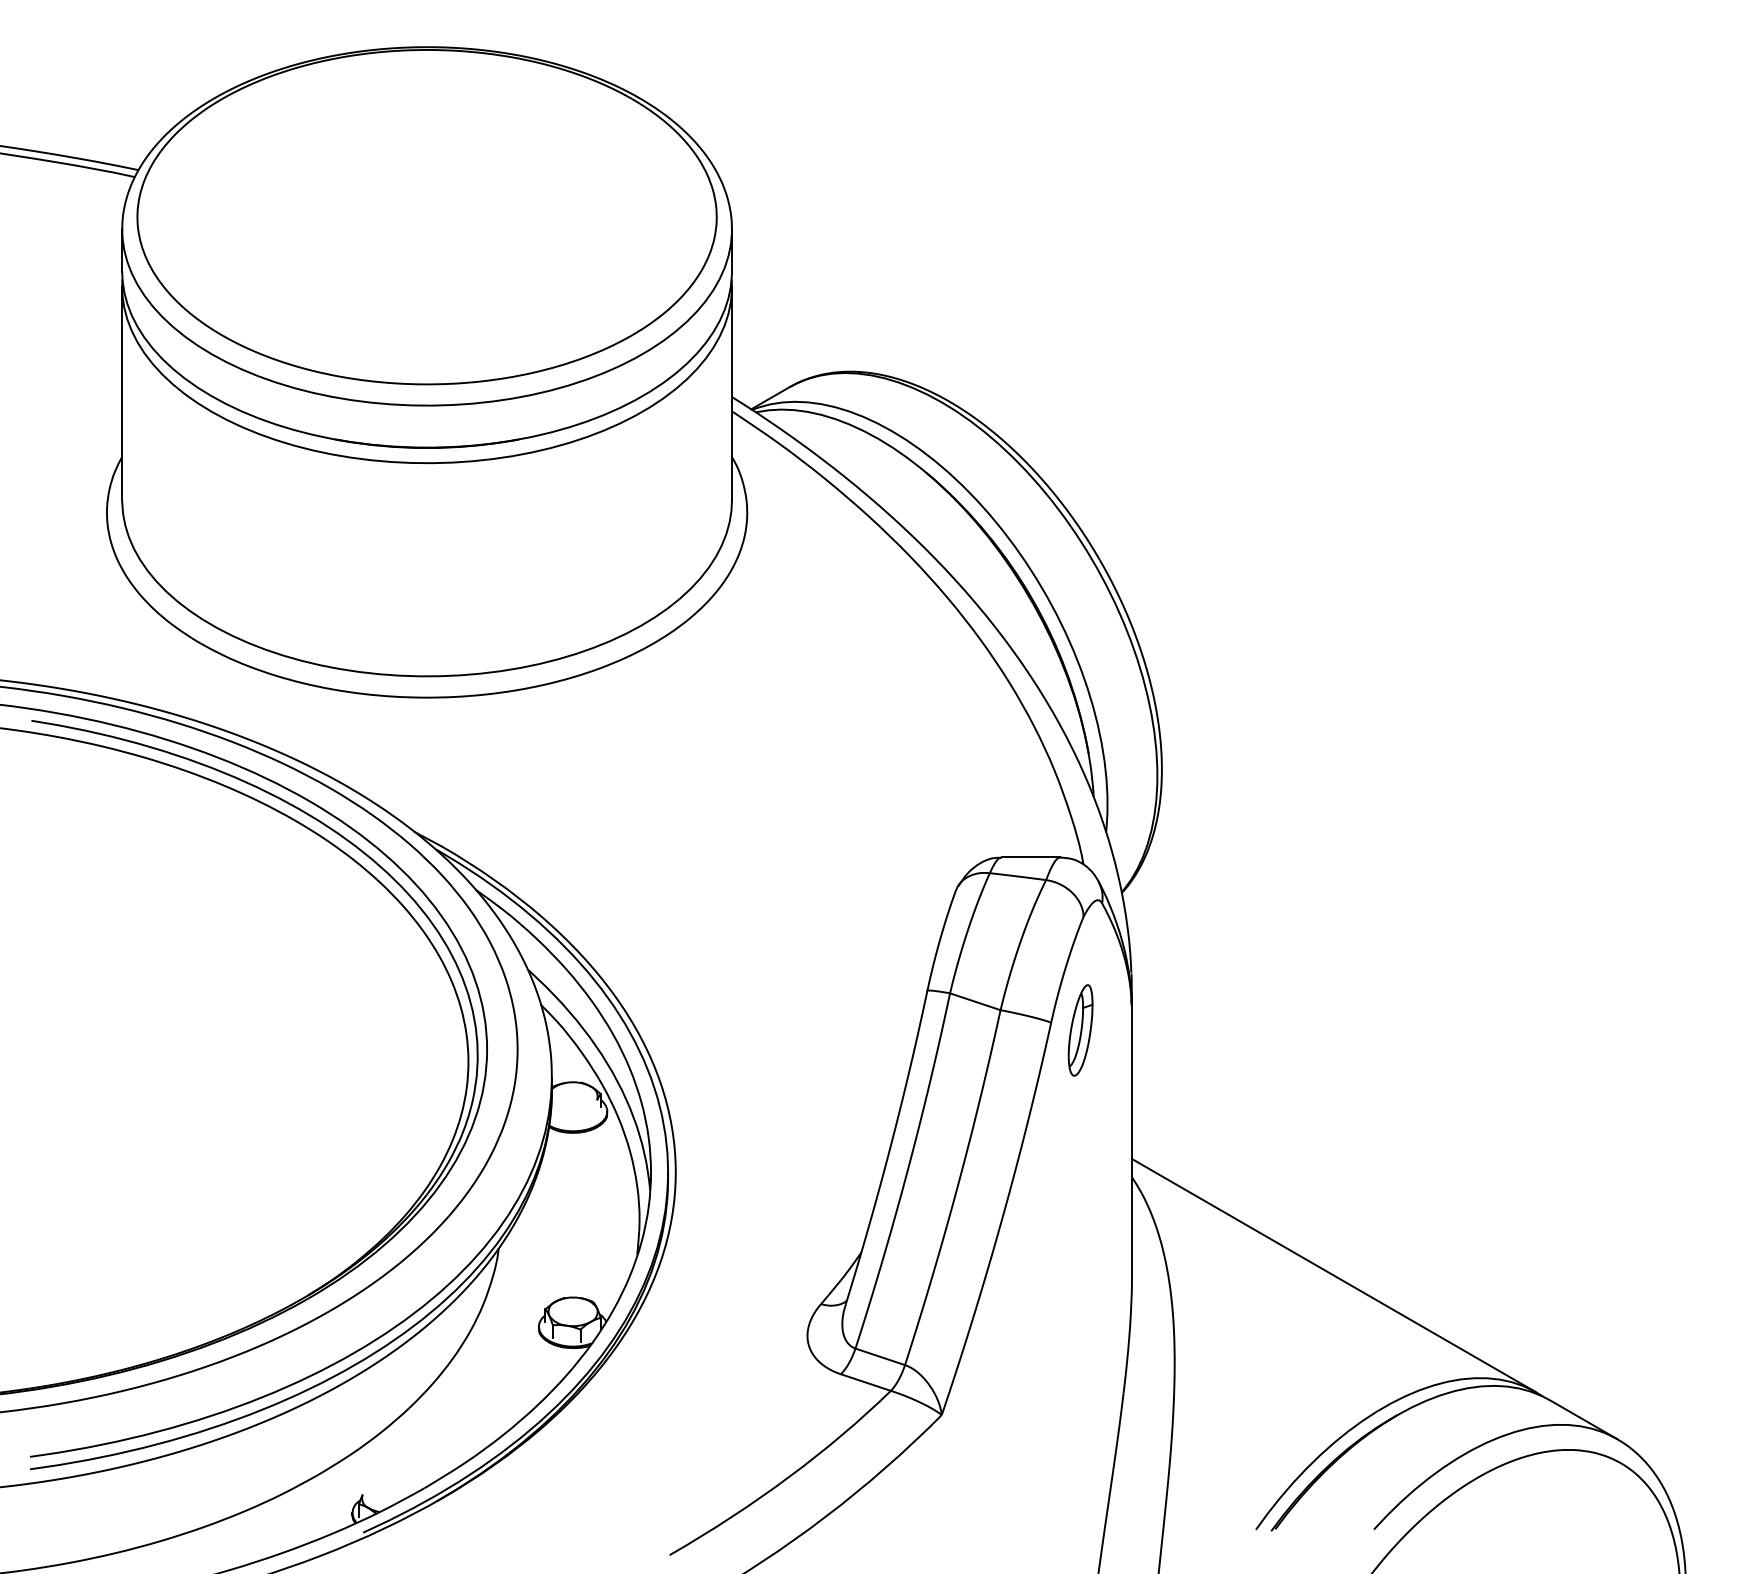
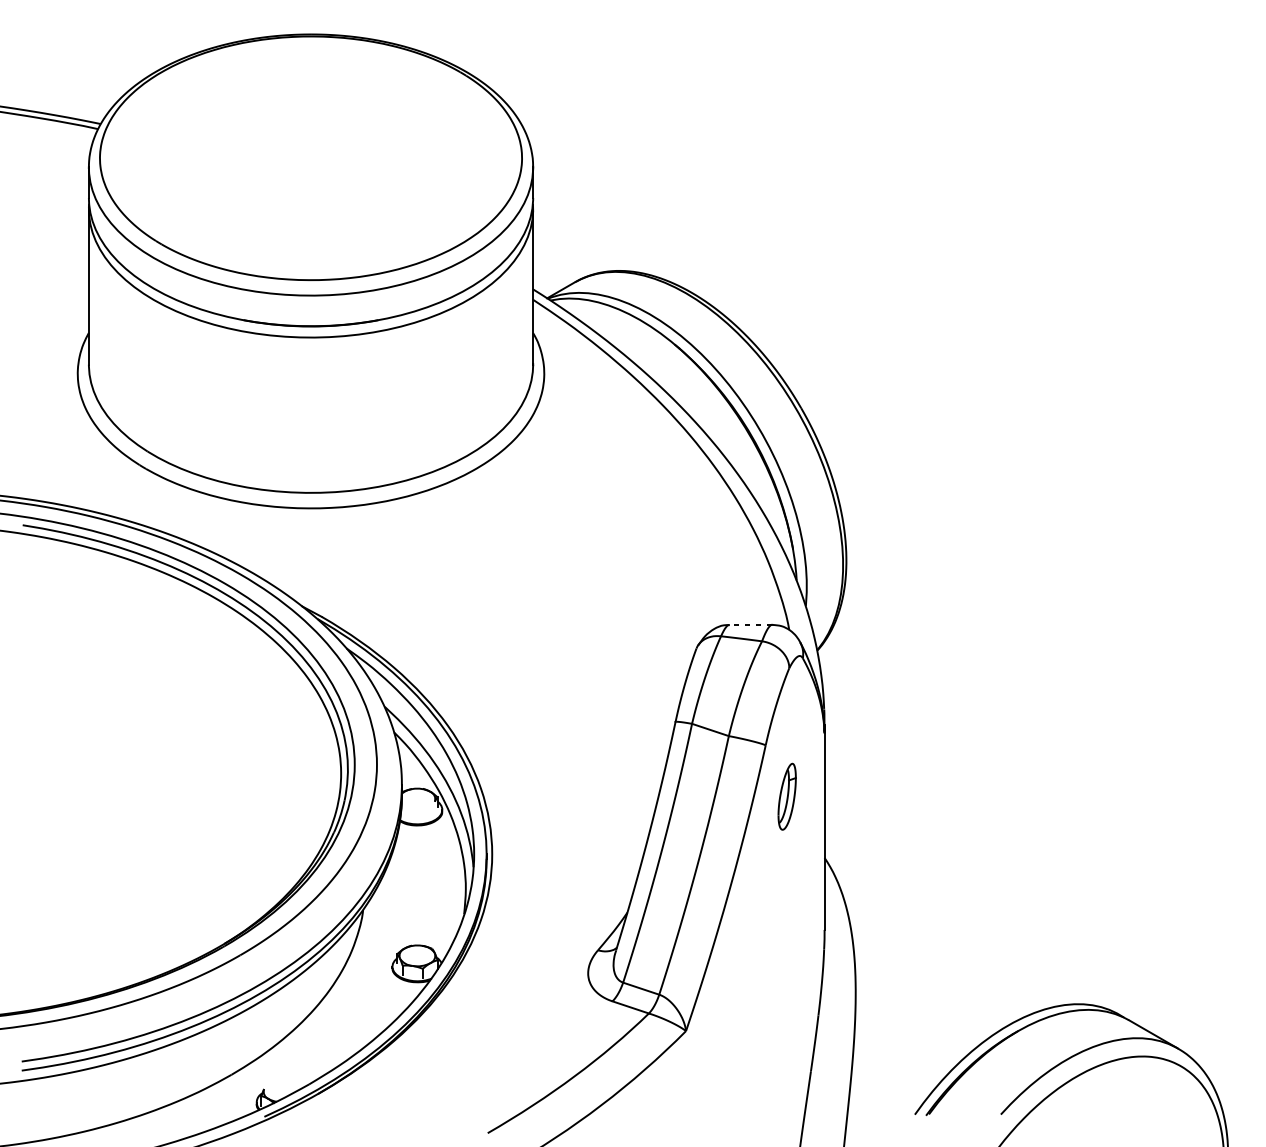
line: (1030, 857) -> (750, 624), solid -> dashed
part: (1080, 1030) -> (787, 796), moved
line: (1333, 1275) -> (971, 929), removed

